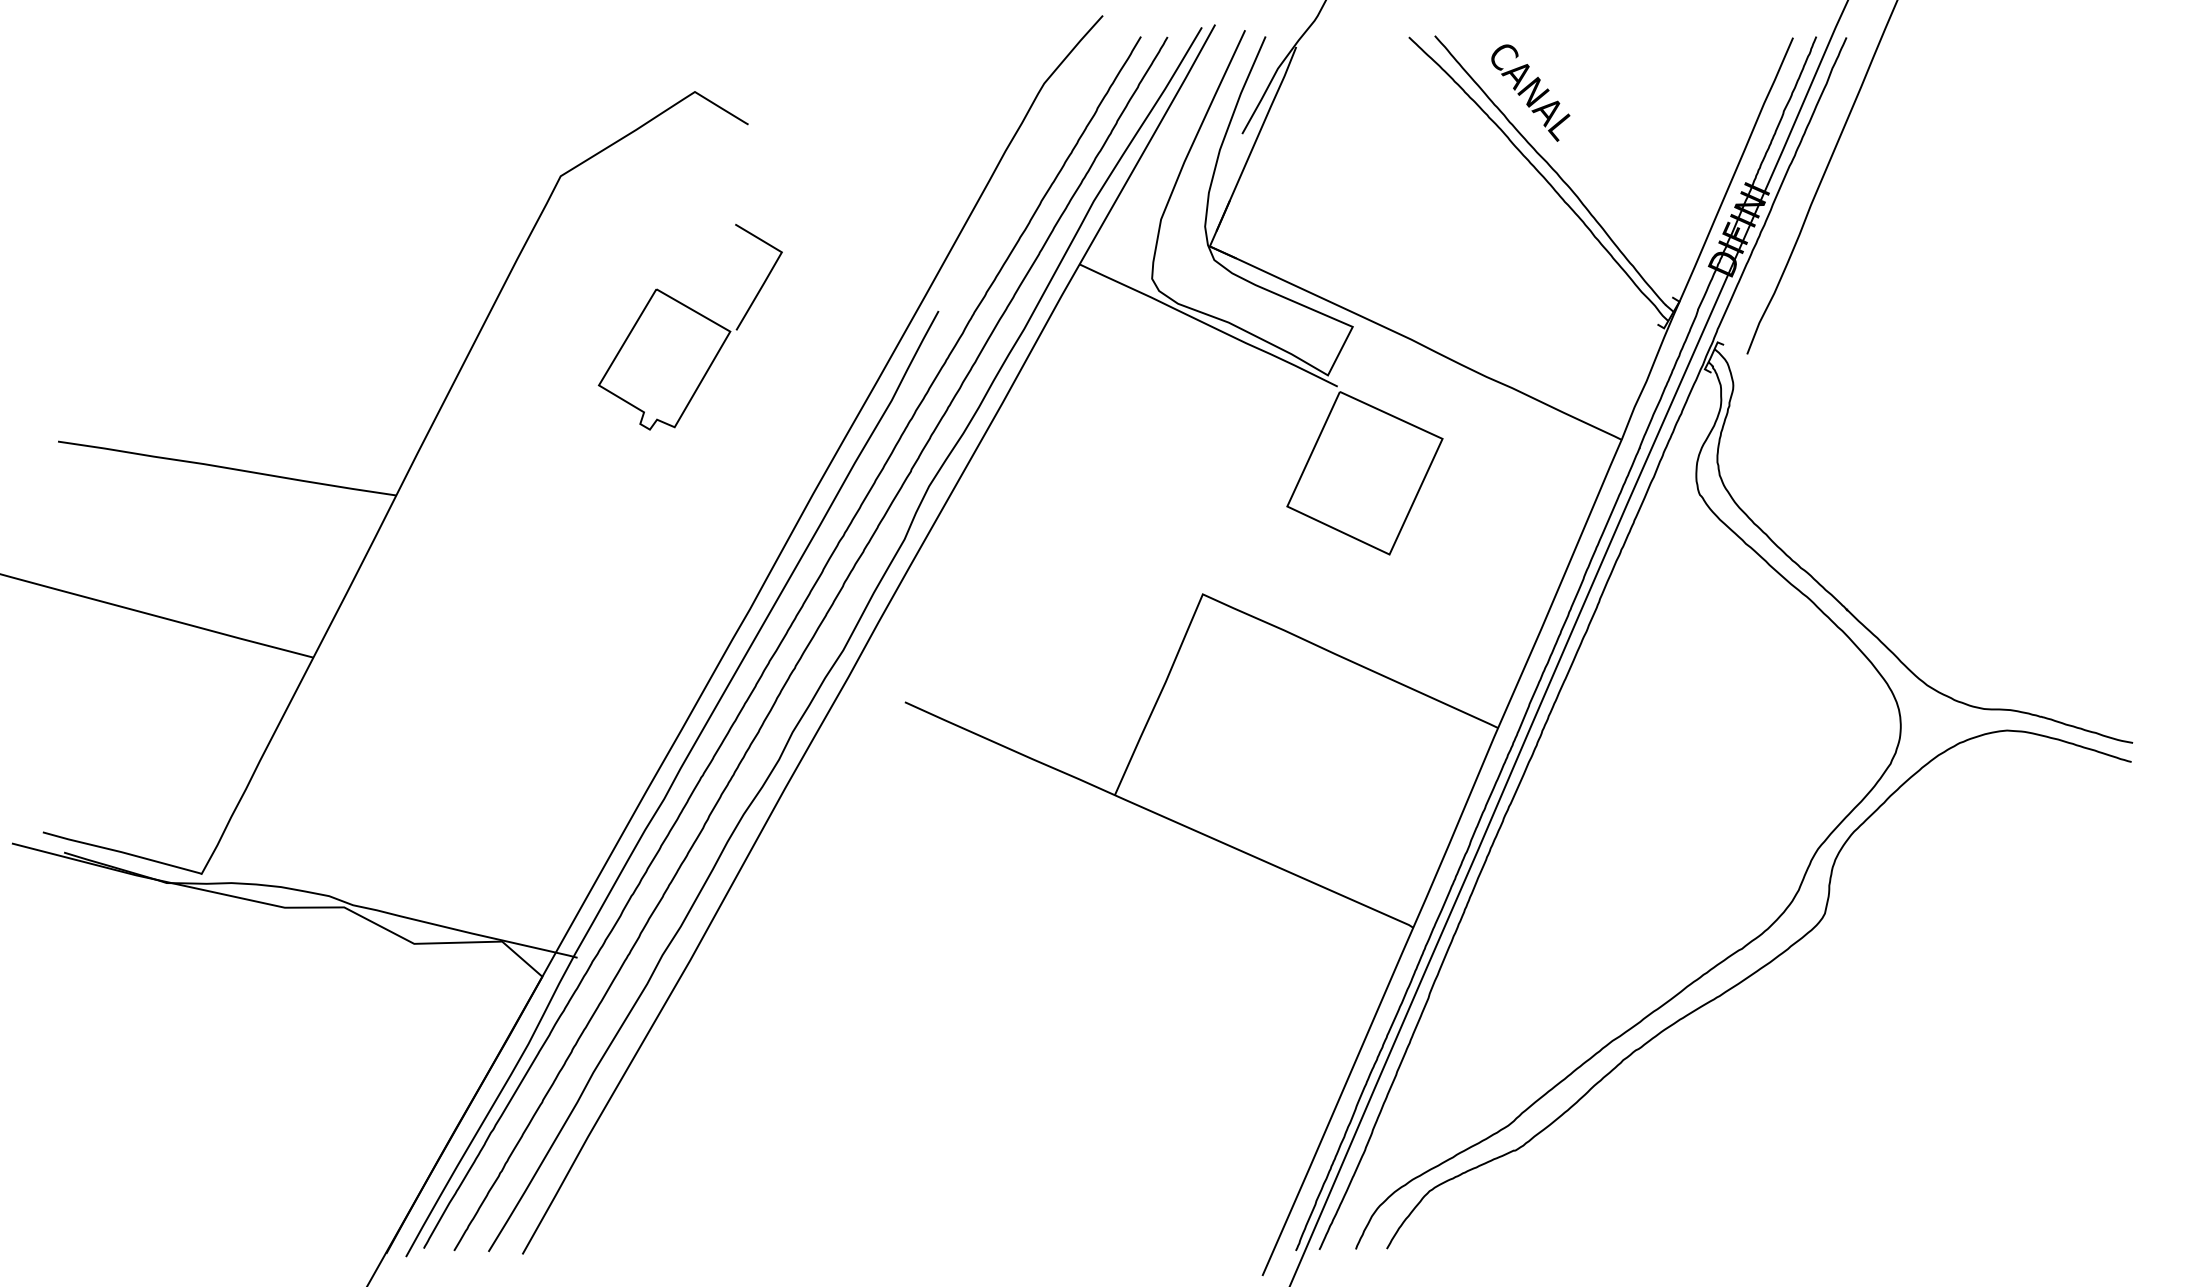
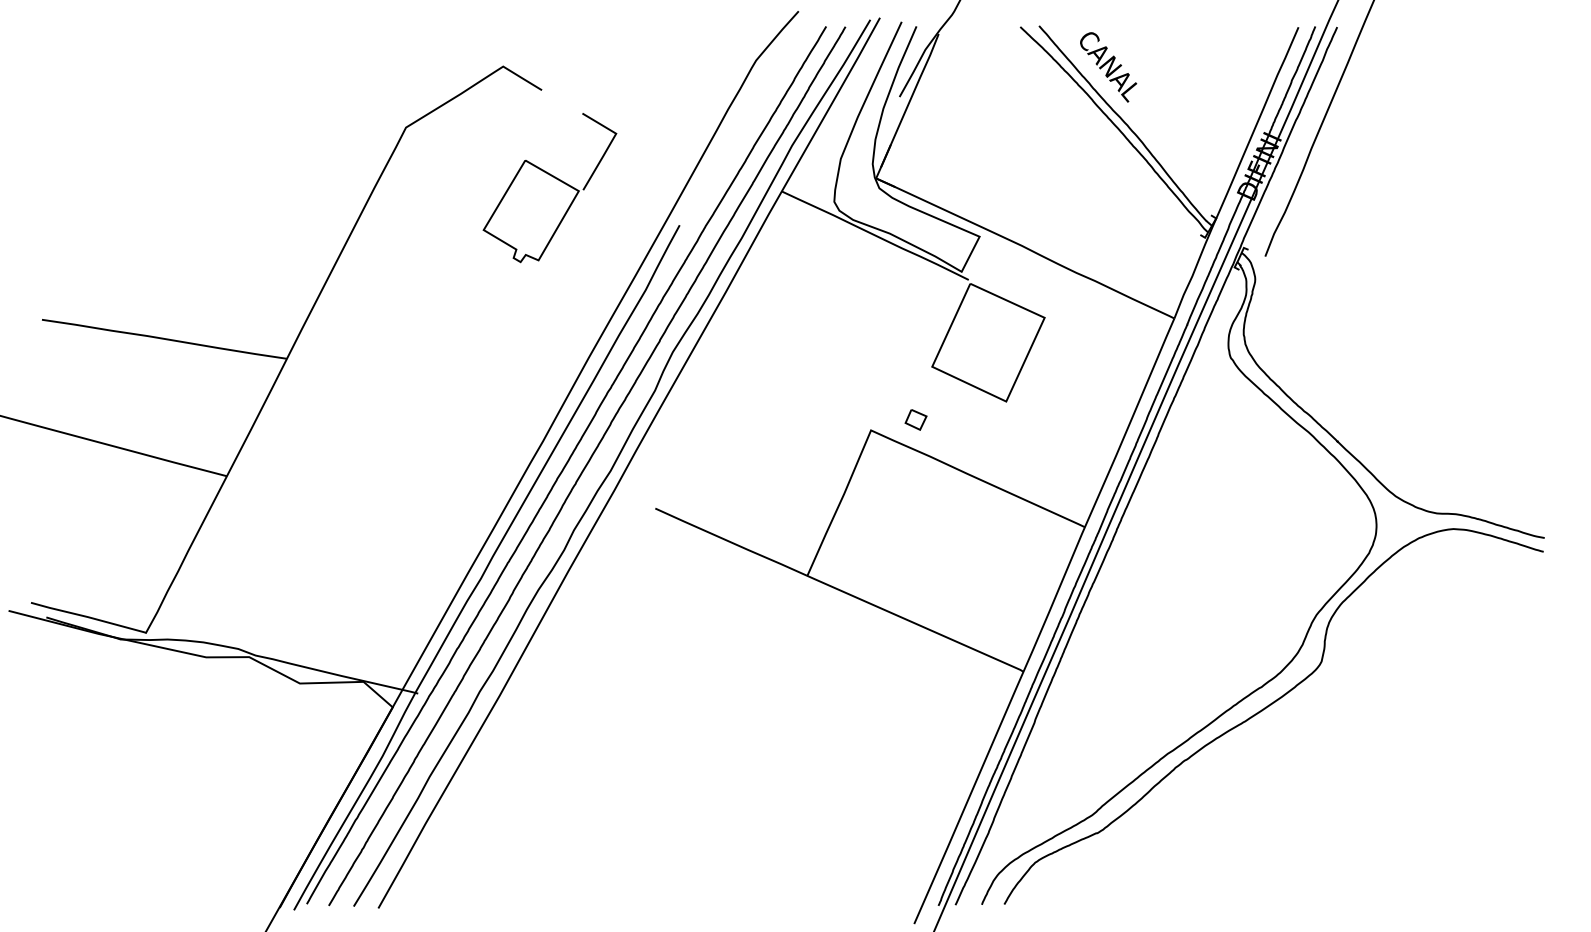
part: (689, 327) -> (549, 188), moved
part: (1264, 579) -> (915, 419), added

